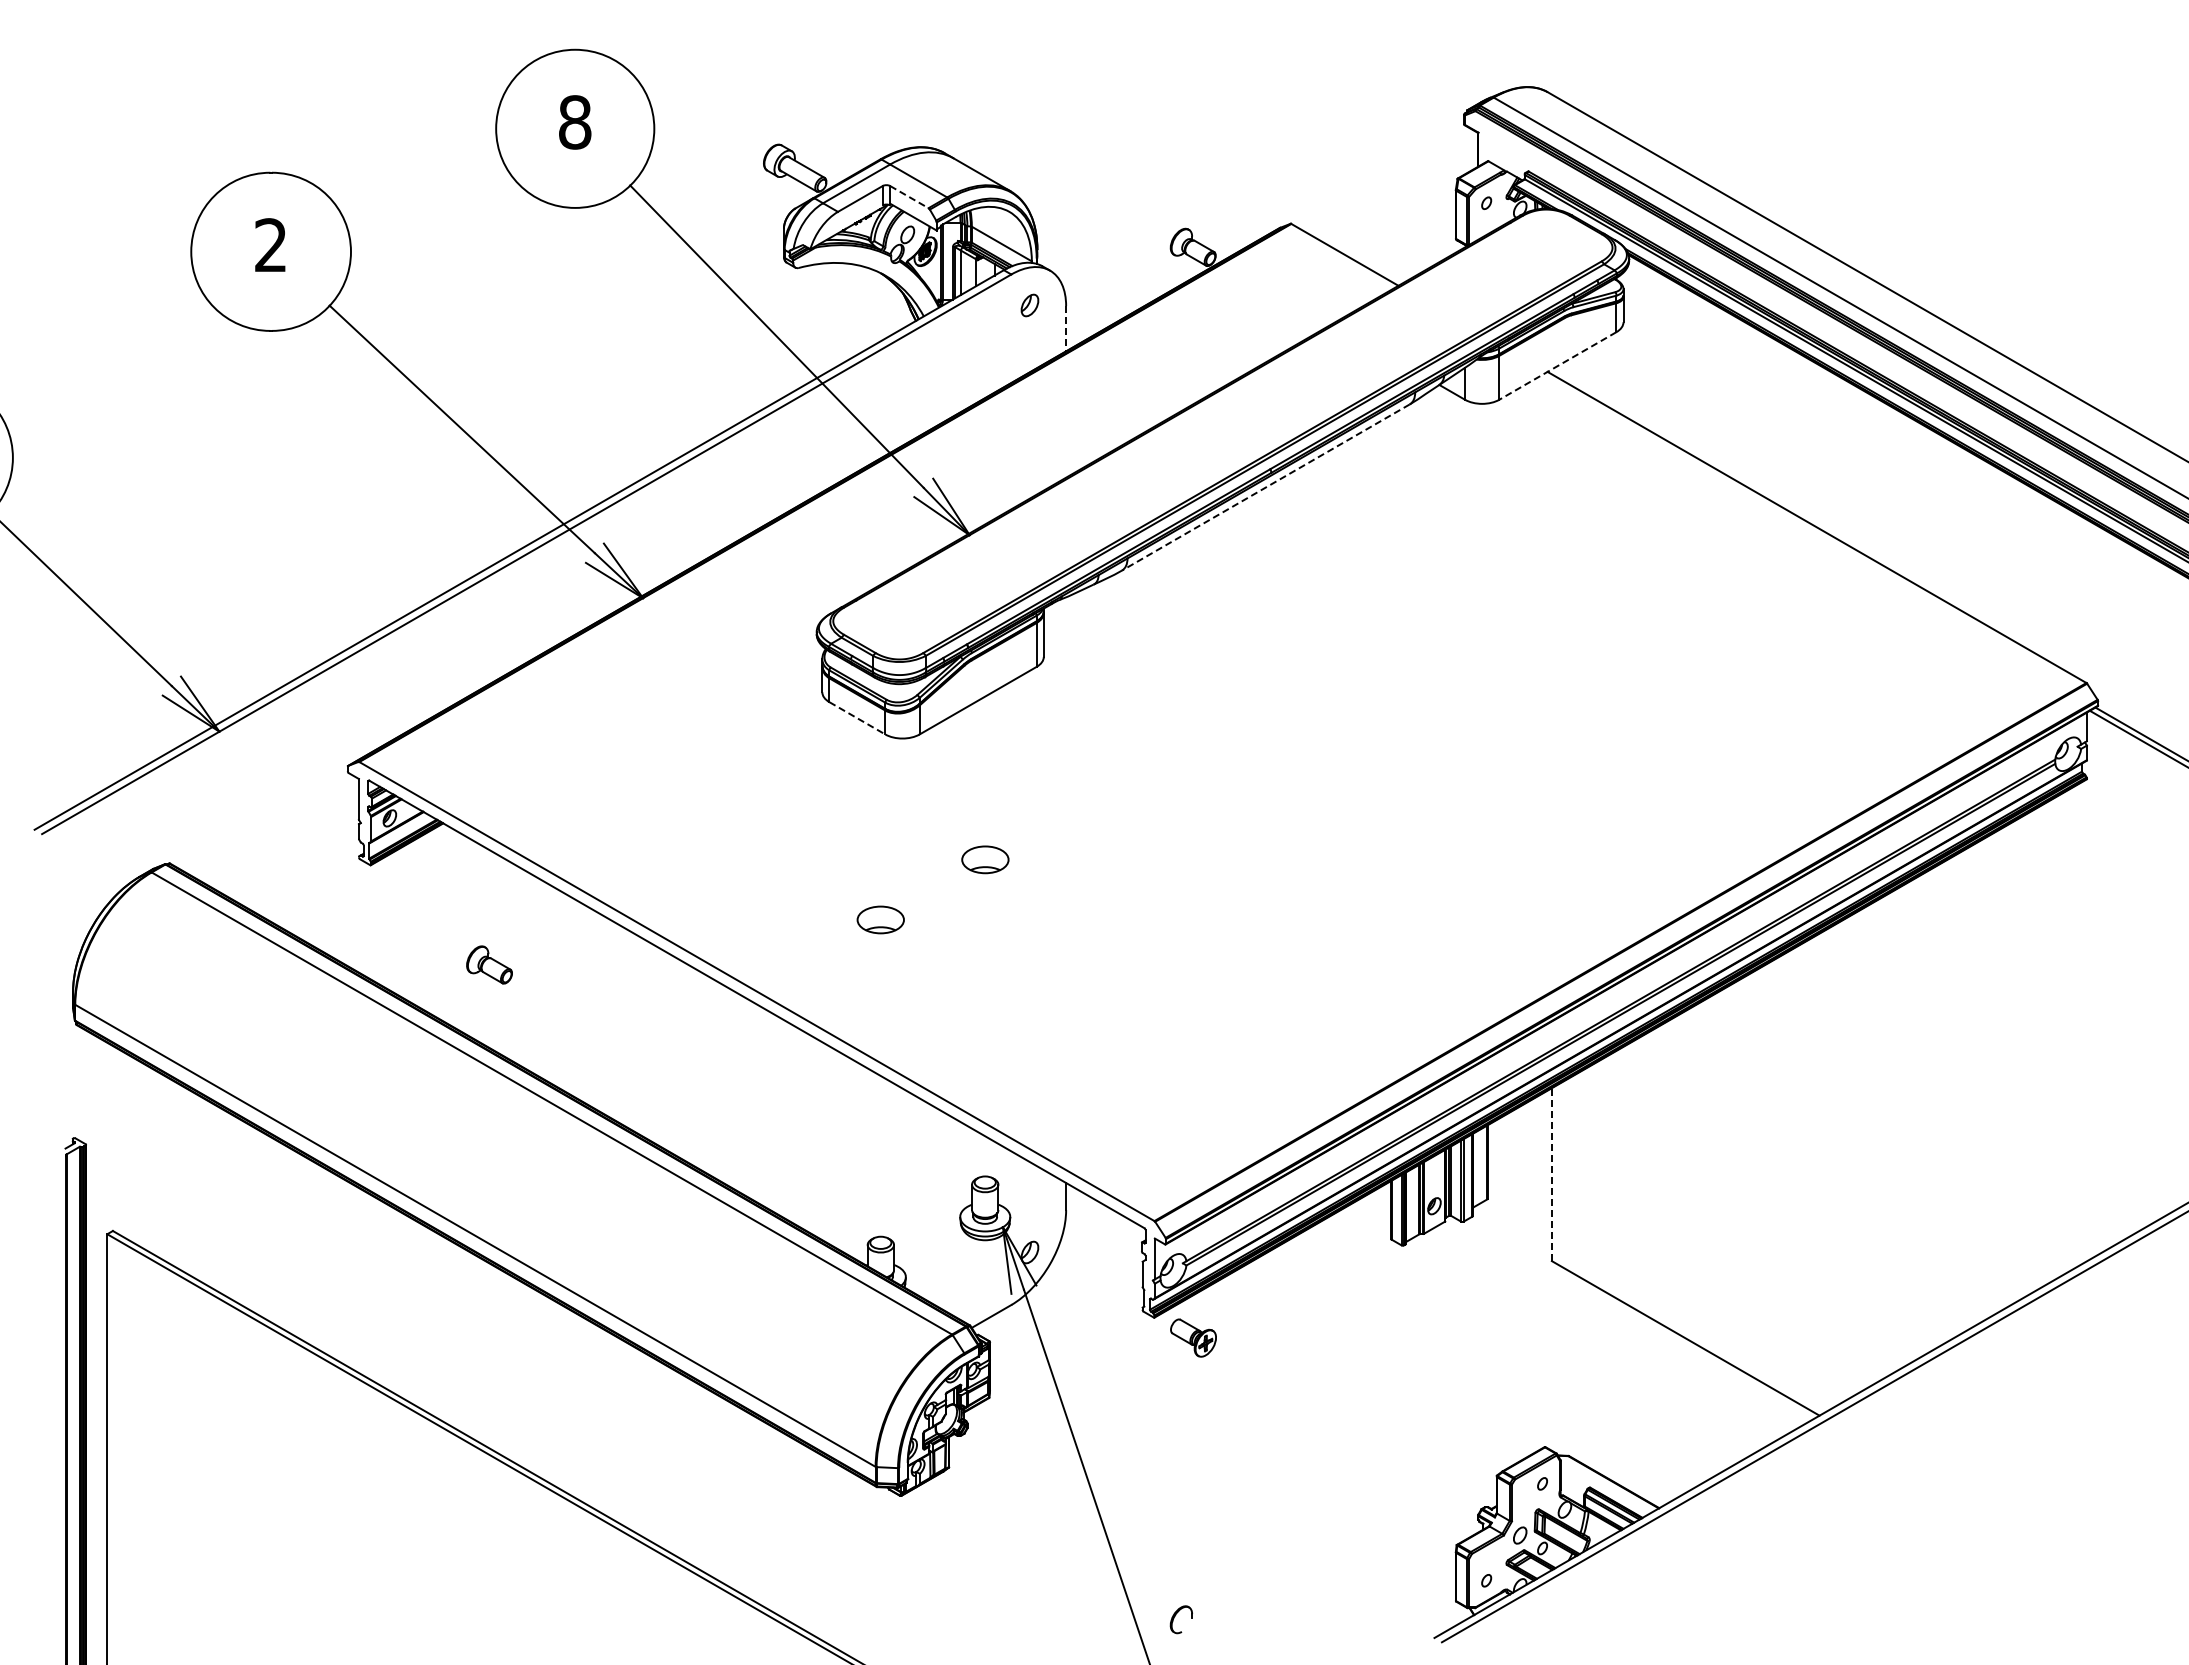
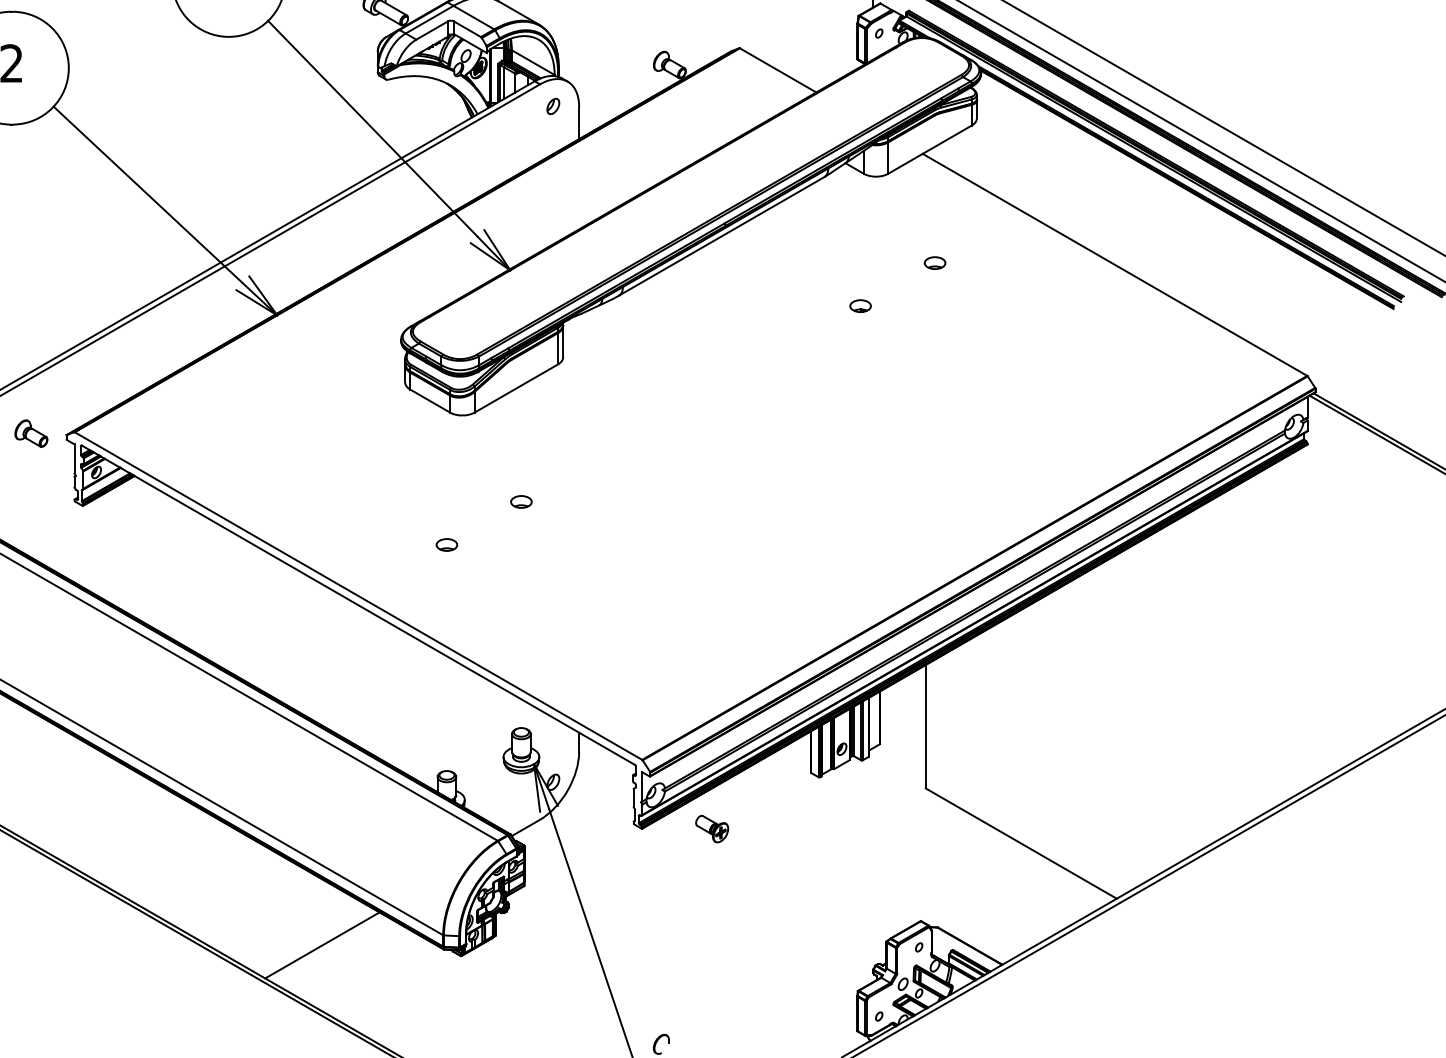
line: (909, 197) -> (467, 29), dashed -> solid
line: (1066, 328) -> (579, 122), dashed -> solid
line: (1557, 365) -> (929, 149), dashed -> solid
line: (1265, 487) -> (721, 236), dashed -> solid
part: (1564, 524) -> (934, 262), added
part: (1460, 585) -> (860, 306), added
line: (857, 718) -> (430, 401), dashed -> solid
part: (984, 859) -> (520, 501), size x0.62
part: (880, 919) -> (446, 544), size x0.62
part: (489, 964) -> (31, 433), moved
line: (1551, 1174) -> (925, 726), dashed -> solid
part: (1193, 1337) -> (712, 828), moved
line: (706, 1480) -> (322, 944), added

